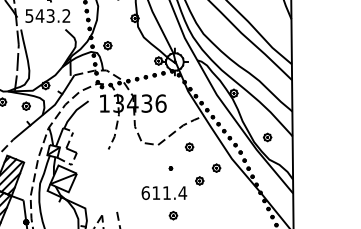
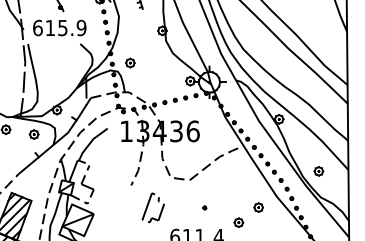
text: (47, 15) -> (59, 27), 543.2 -> 615.9
part: (189, 146) -> (226, 182), removed
part: (127, 168) -> (153, 207), added

